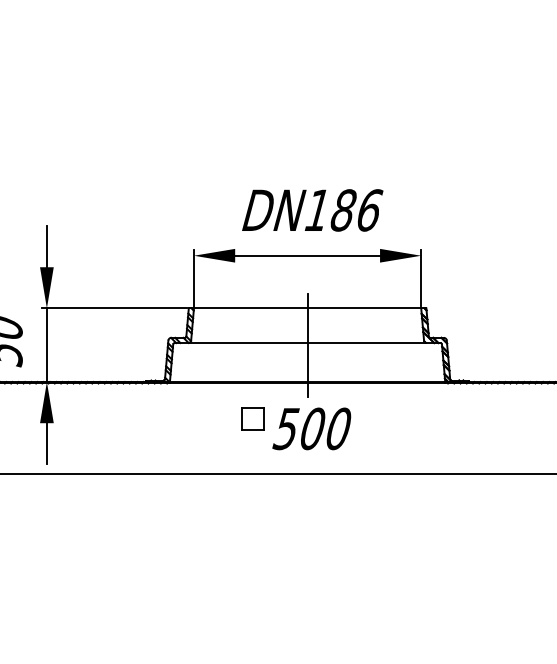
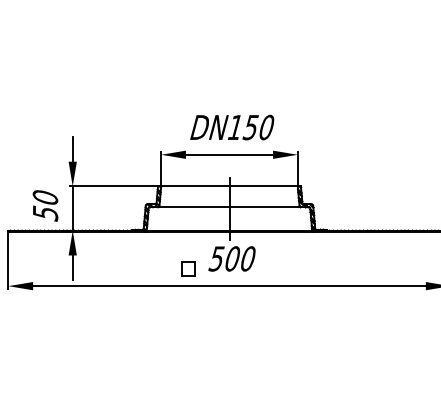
text: (355, 210) -> (258, 127), DN186 -> DN150
part: (252, 418) -> (188, 268), moved

